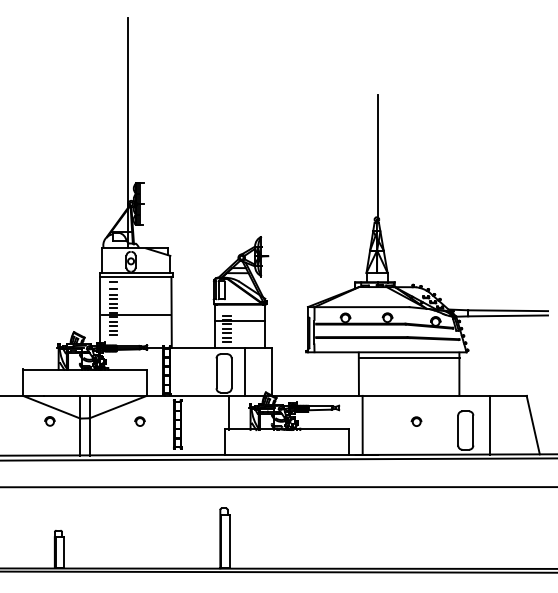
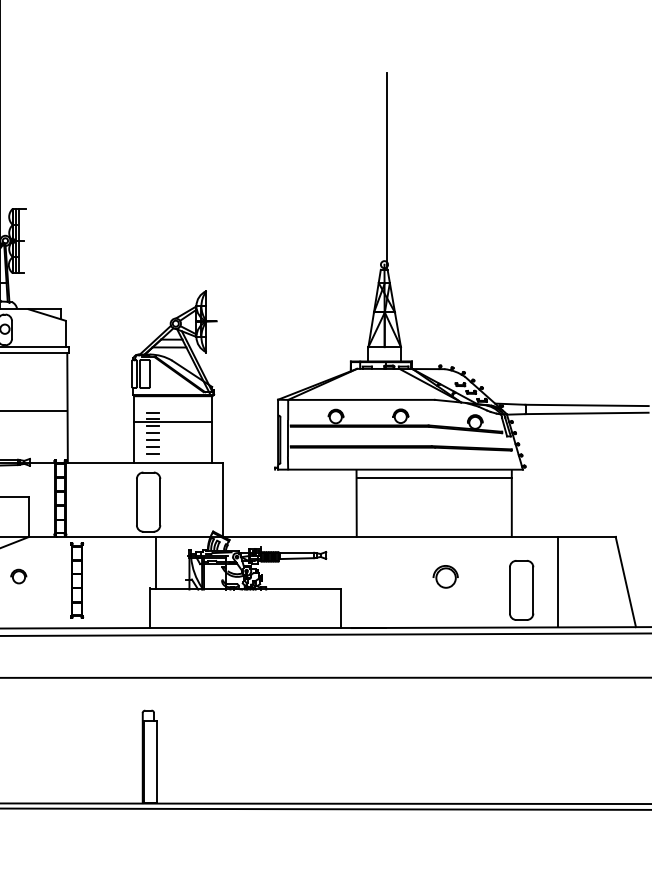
line: (245, 371) -> (181, 499), removed
part: (416, 421) -> (445, 576), size x1.6
line: (362, 424) -> (362, 581), removed

